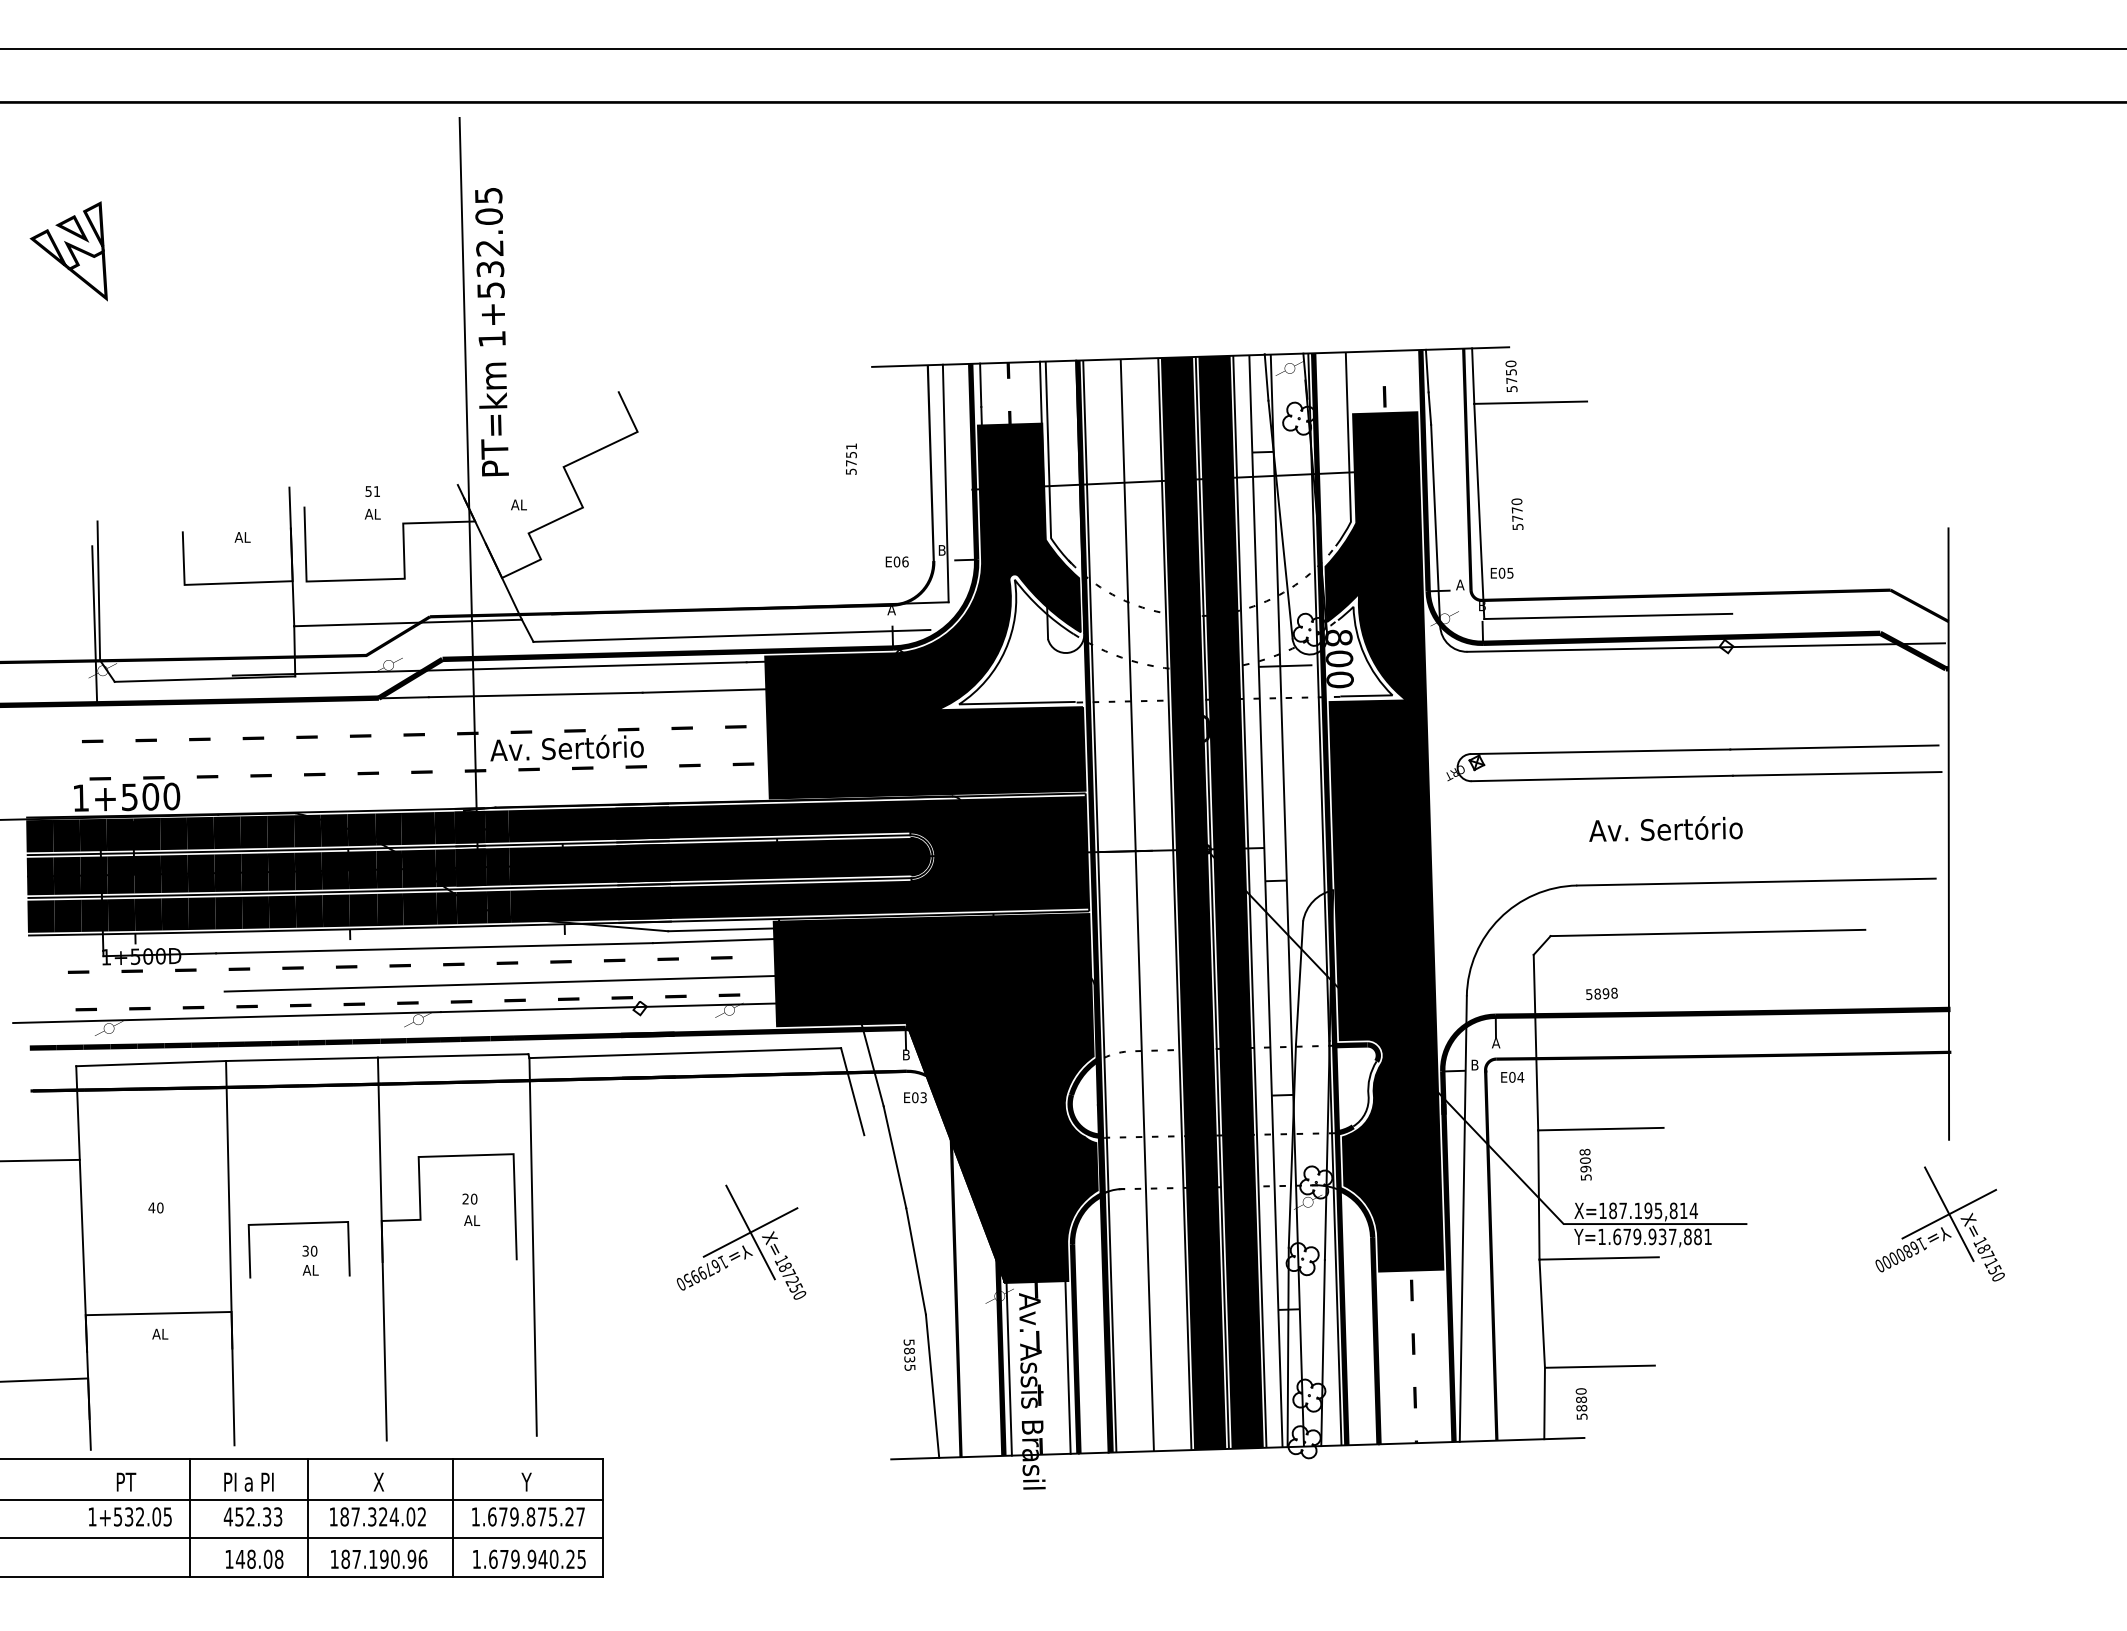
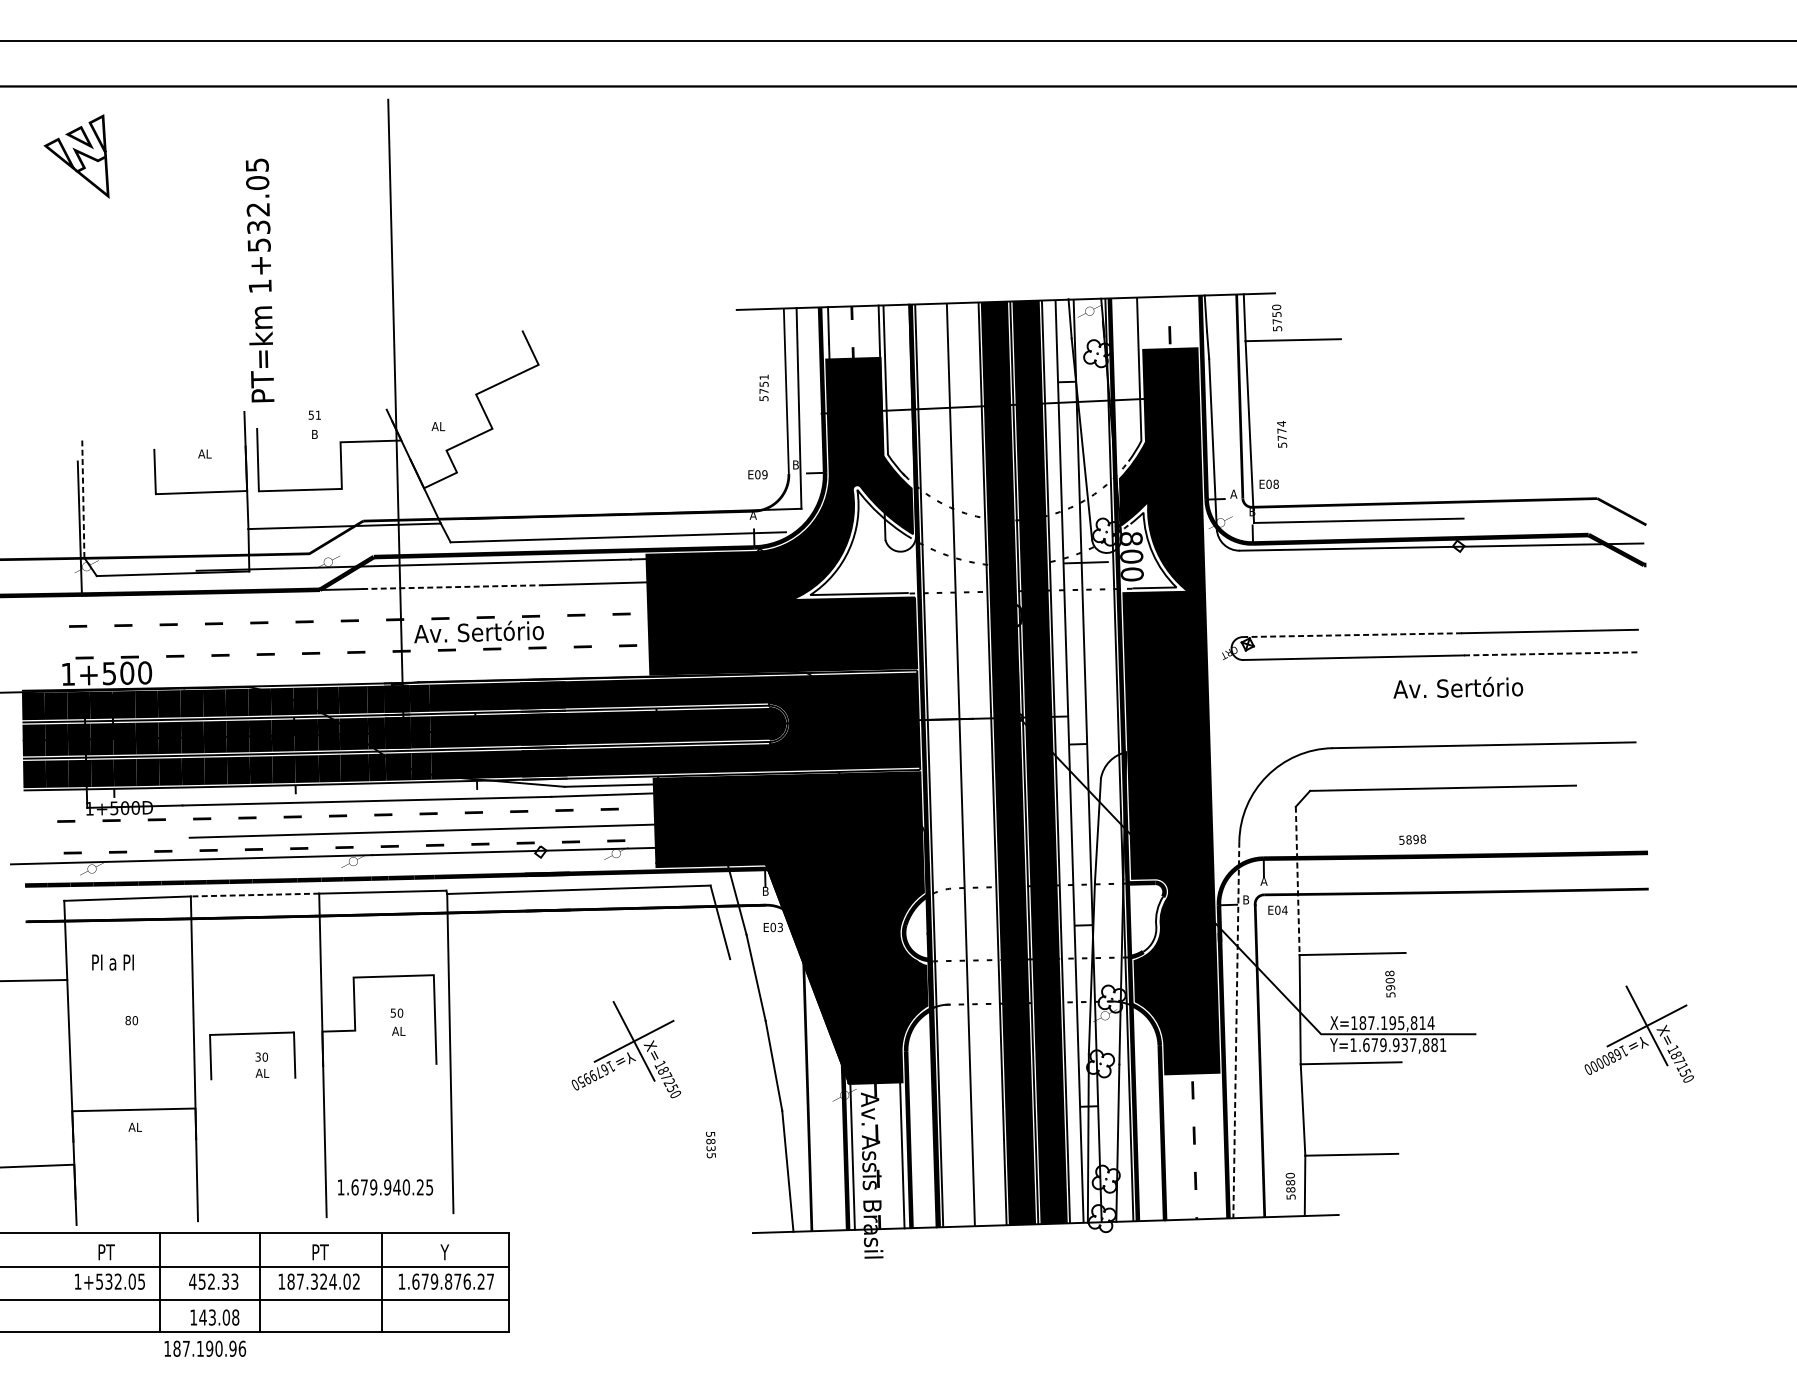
part: (68, 251) -> (76, 156), moved
text: (491, 332) -> (259, 280), moved
text: (851, 458) -> (764, 387), moved
text: (1516, 501) -> (1281, 423), 5770 -> 5774
text: (372, 513) -> (314, 433), AL -> B
text: (905, 561) -> (764, 474), E06 -> E09
text: (1510, 572) -> (1276, 483), E05 -> E08
line: (98, 590) -> (83, 498), solid -> dashed
line: (535, 694) -> (452, 586), solid -> dashed
line: (1600, 751) -> (1352, 634), solid -> dashed
line: (1837, 773) -> (1552, 653), solid -> dashed
text: (1665, 828) -> (1457, 687), moved
line: (1948, 833) -> (1646, 704), removed
text: (1601, 993) -> (1412, 839), moved
line: (1535, 1042) -> (1297, 880), solid -> dashed
line: (302, 1059) -> (255, 895), solid -> dashed
text: (1585, 1164) -> (1390, 983), moved
text: (465, 1198) -> (393, 1012), 20 -> 50
text: (151, 1207) -> (127, 1020), 40 -> 80
line: (1463, 1219) -> (1236, 1030), solid -> dashed
text: (909, 1354) -> (710, 1144), moved
text: (1581, 1403) -> (1290, 1185), moved
text: (248, 1481) -> (112, 961), moved
text: (379, 1481) -> (320, 1251), X -> PT
text: (552, 1516) -> (466, 1281), 1.679.875.27 -> 1.679.876.27
text: (251, 1558) -> (212, 1316), 148.08 -> 143.08
text: (379, 1558) -> (205, 1348), moved
text: (529, 1558) -> (385, 1186), moved

